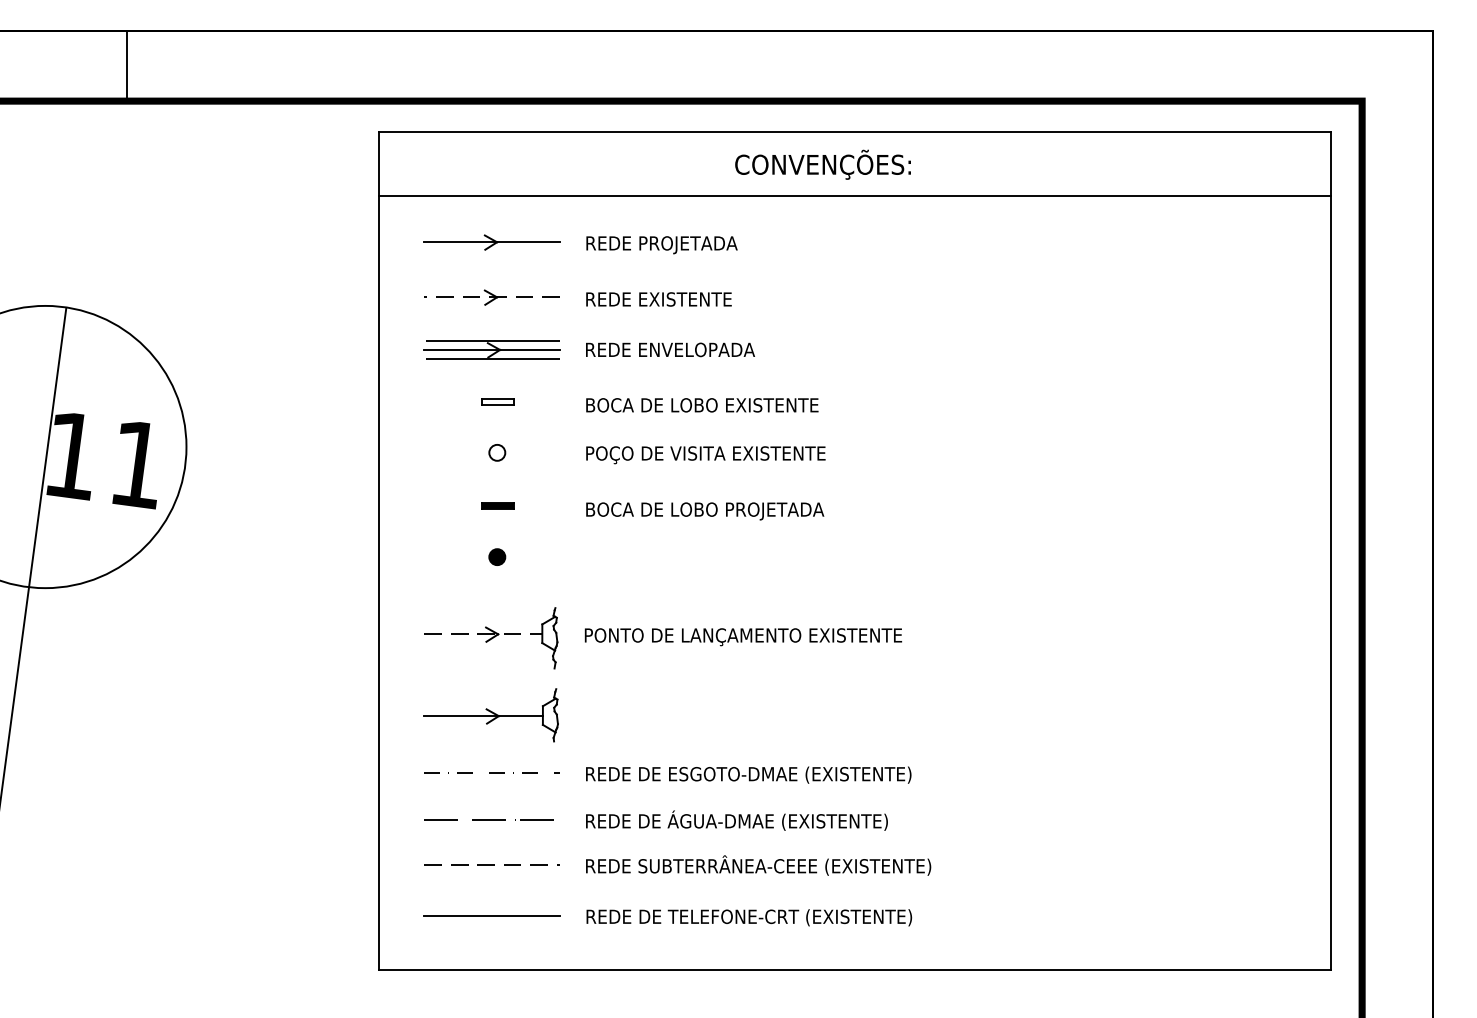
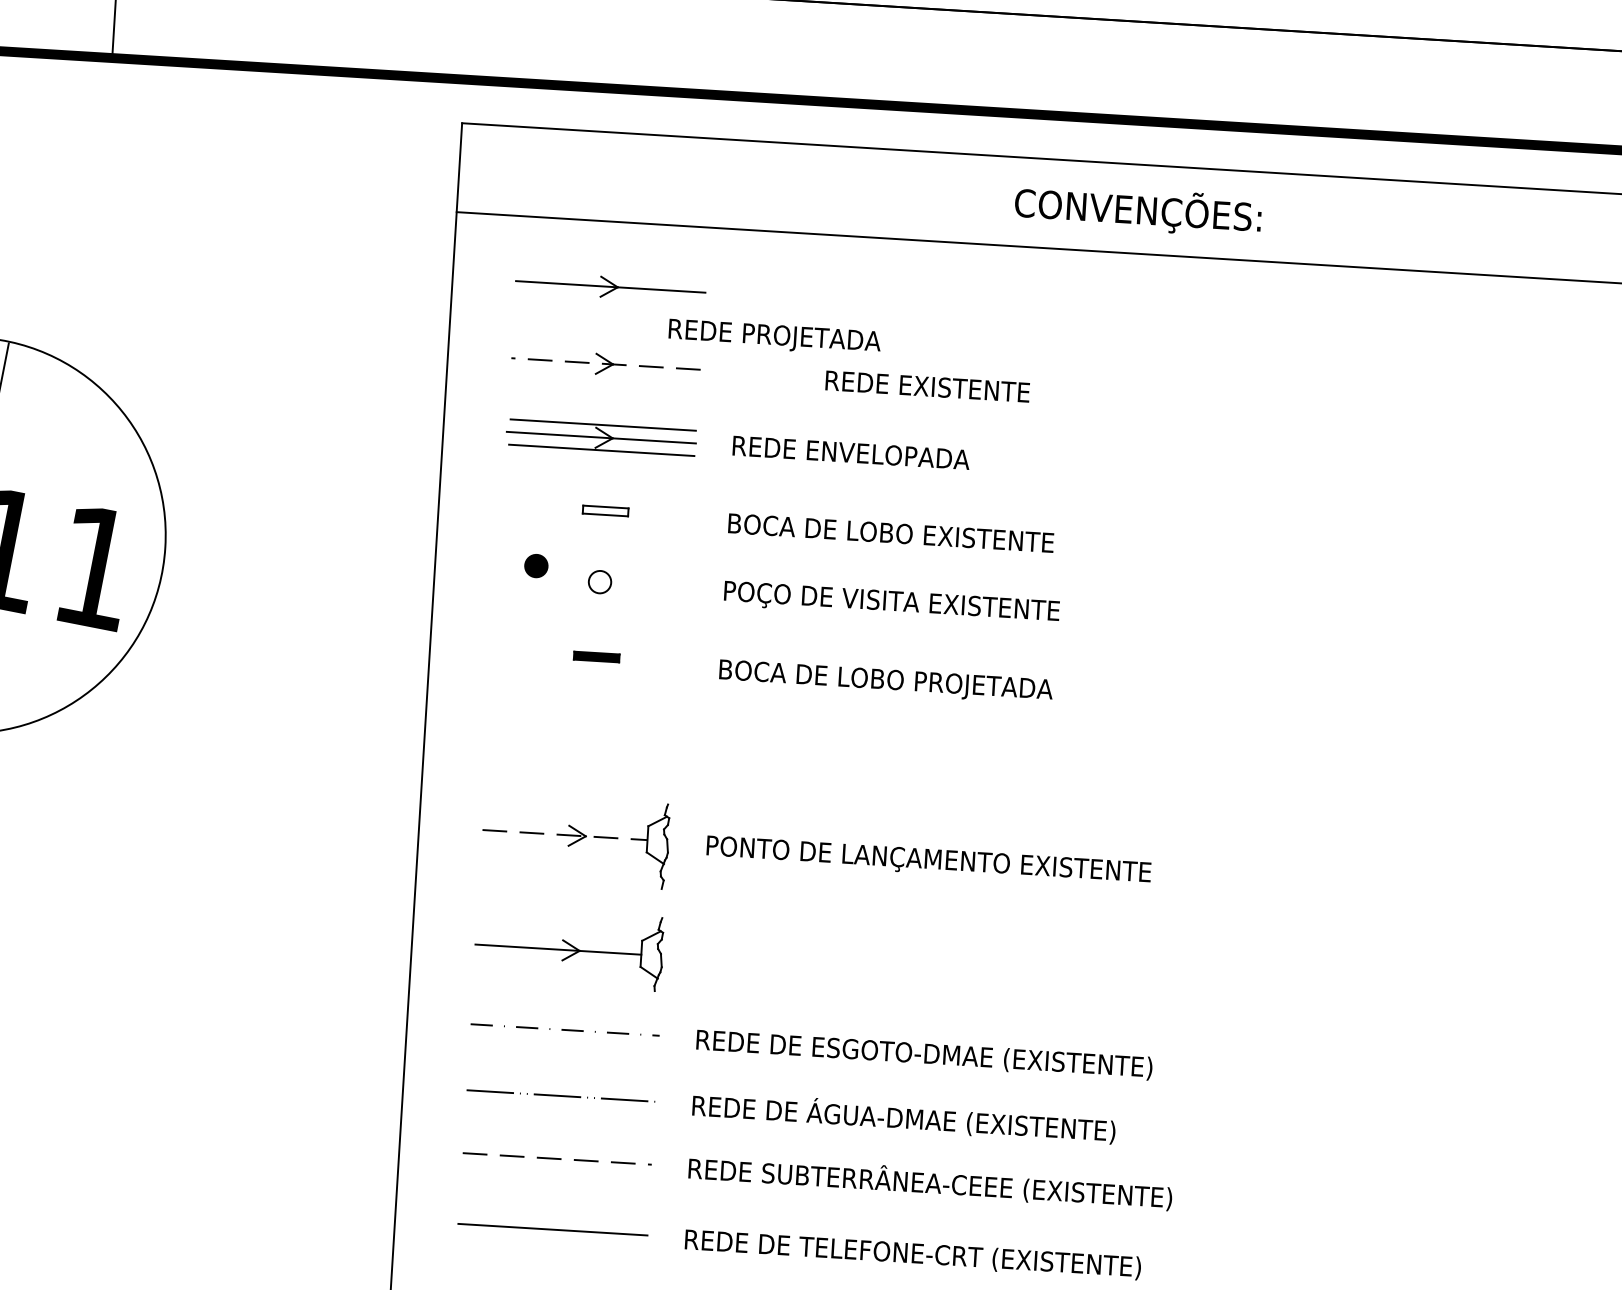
text: (822, 164) -> (1137, 209), moved
text: (661, 245) -> (774, 337), moved
text: (658, 299) -> (927, 386), moved
part: (497, 556) -> (536, 565), moved

